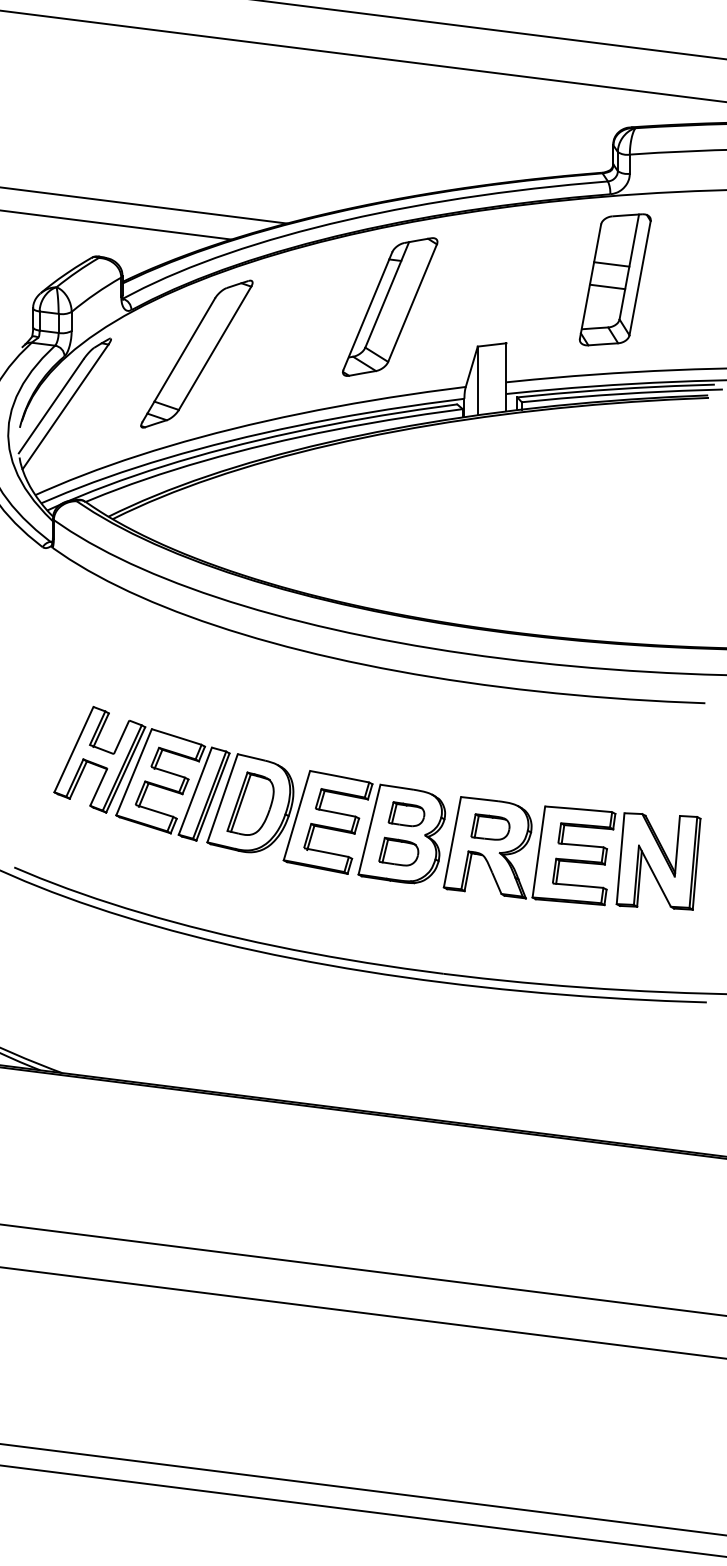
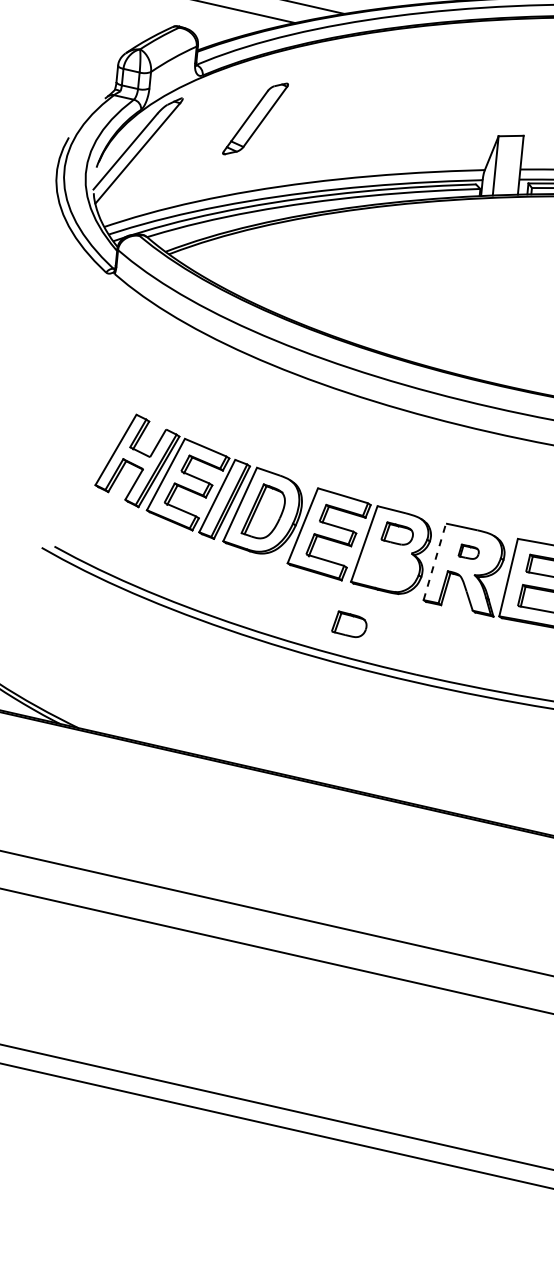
part: (390, 306) -> (426, 94), removed
part: (196, 353) -> (255, 118), size x0.6
part: (490, 826) -> (468, 551), size x0.6
line: (452, 842) -> (434, 562), solid -> dashed
part: (398, 851) -> (349, 624), moved

